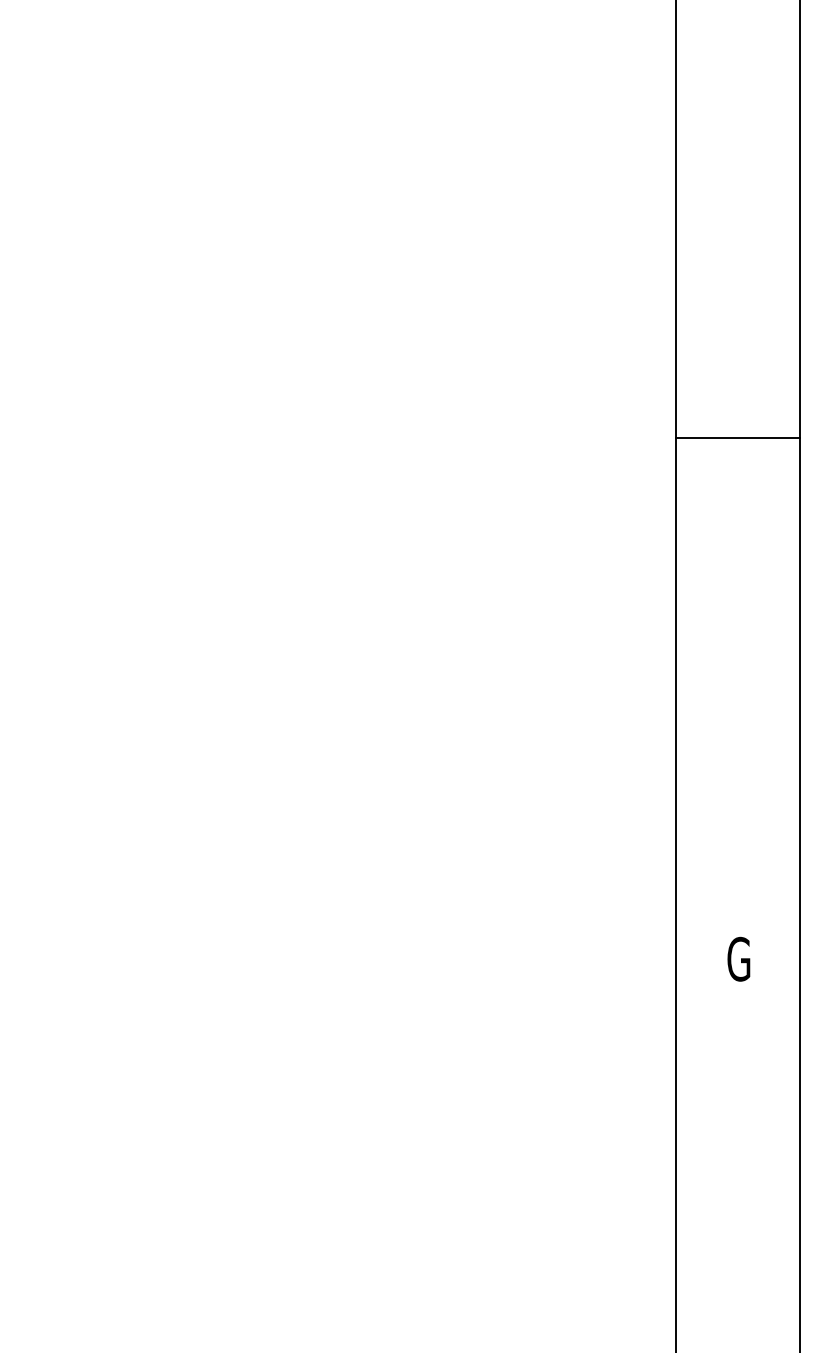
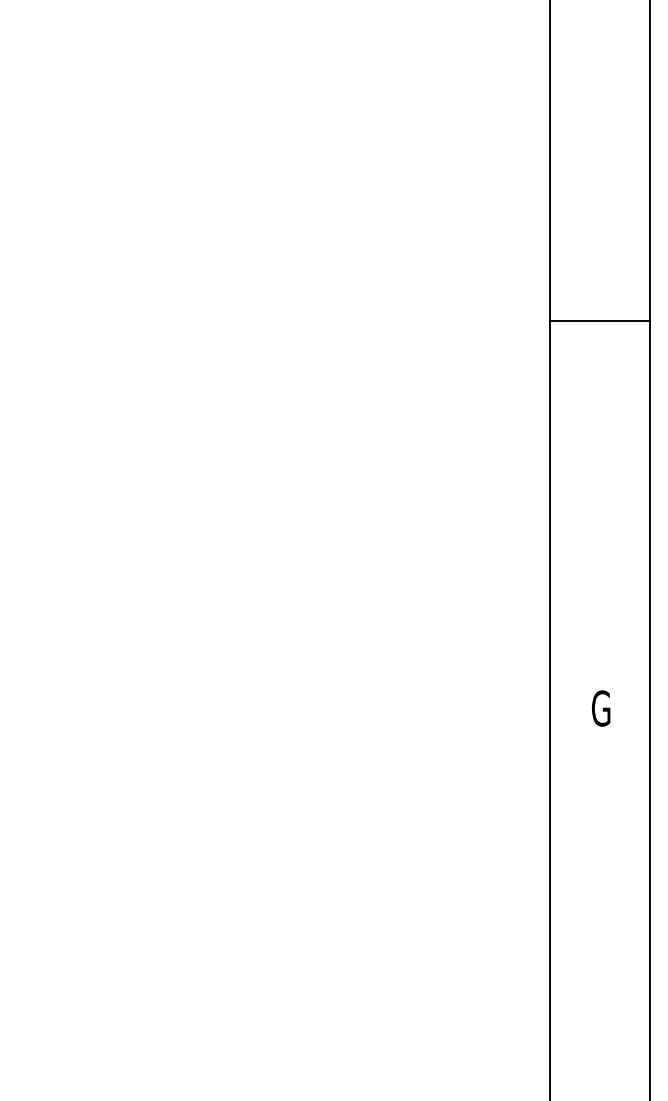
line: (736, 438) -> (599, 321), moved
text: (739, 959) -> (601, 708), moved

